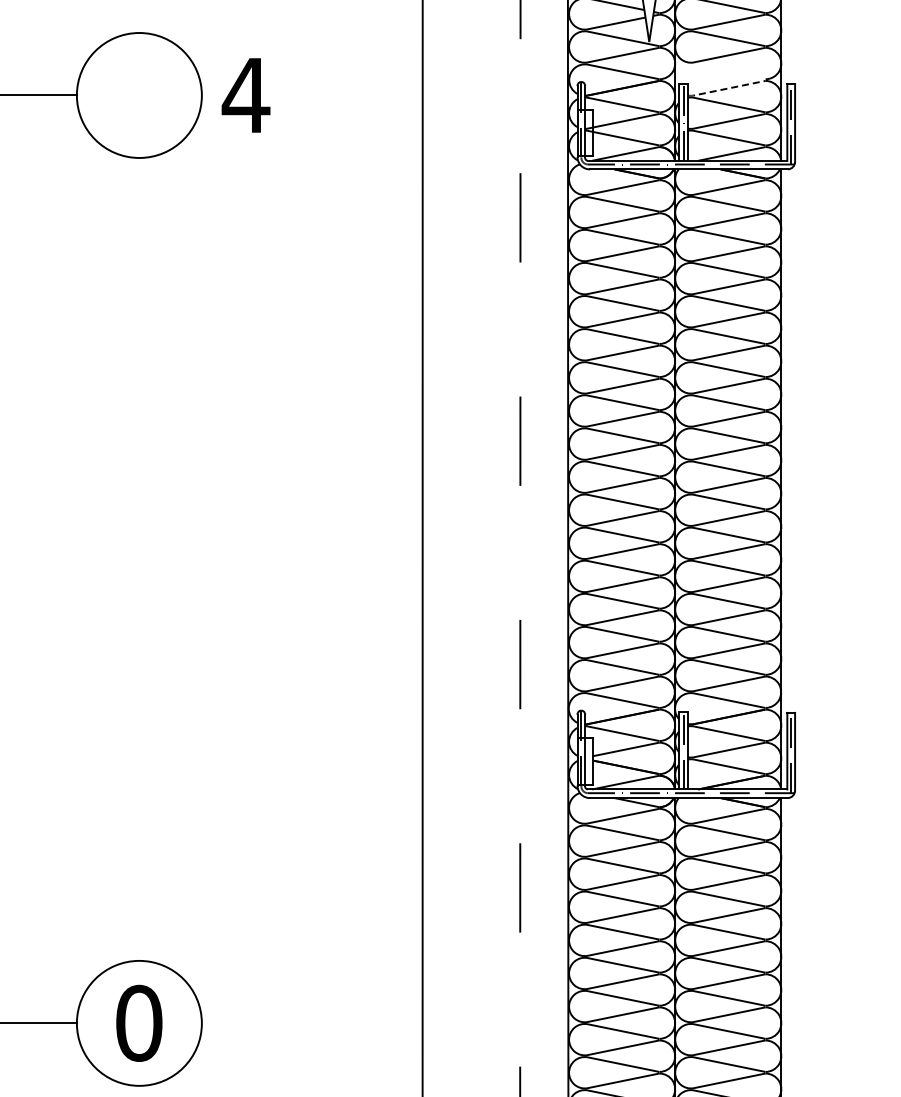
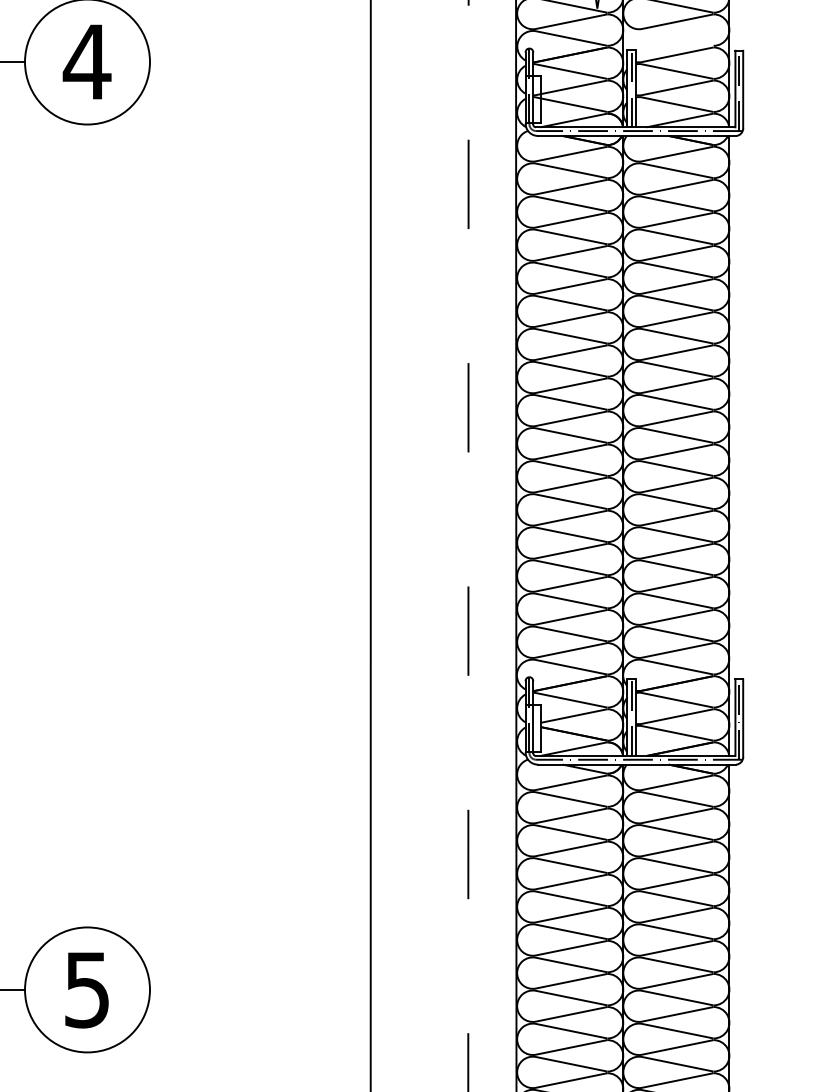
line: (723, 89) -> (671, 56), dashed -> solid
text: (245, 95) -> (86, 62), moved
text: (139, 1022) -> (87, 989), 0 -> 5

